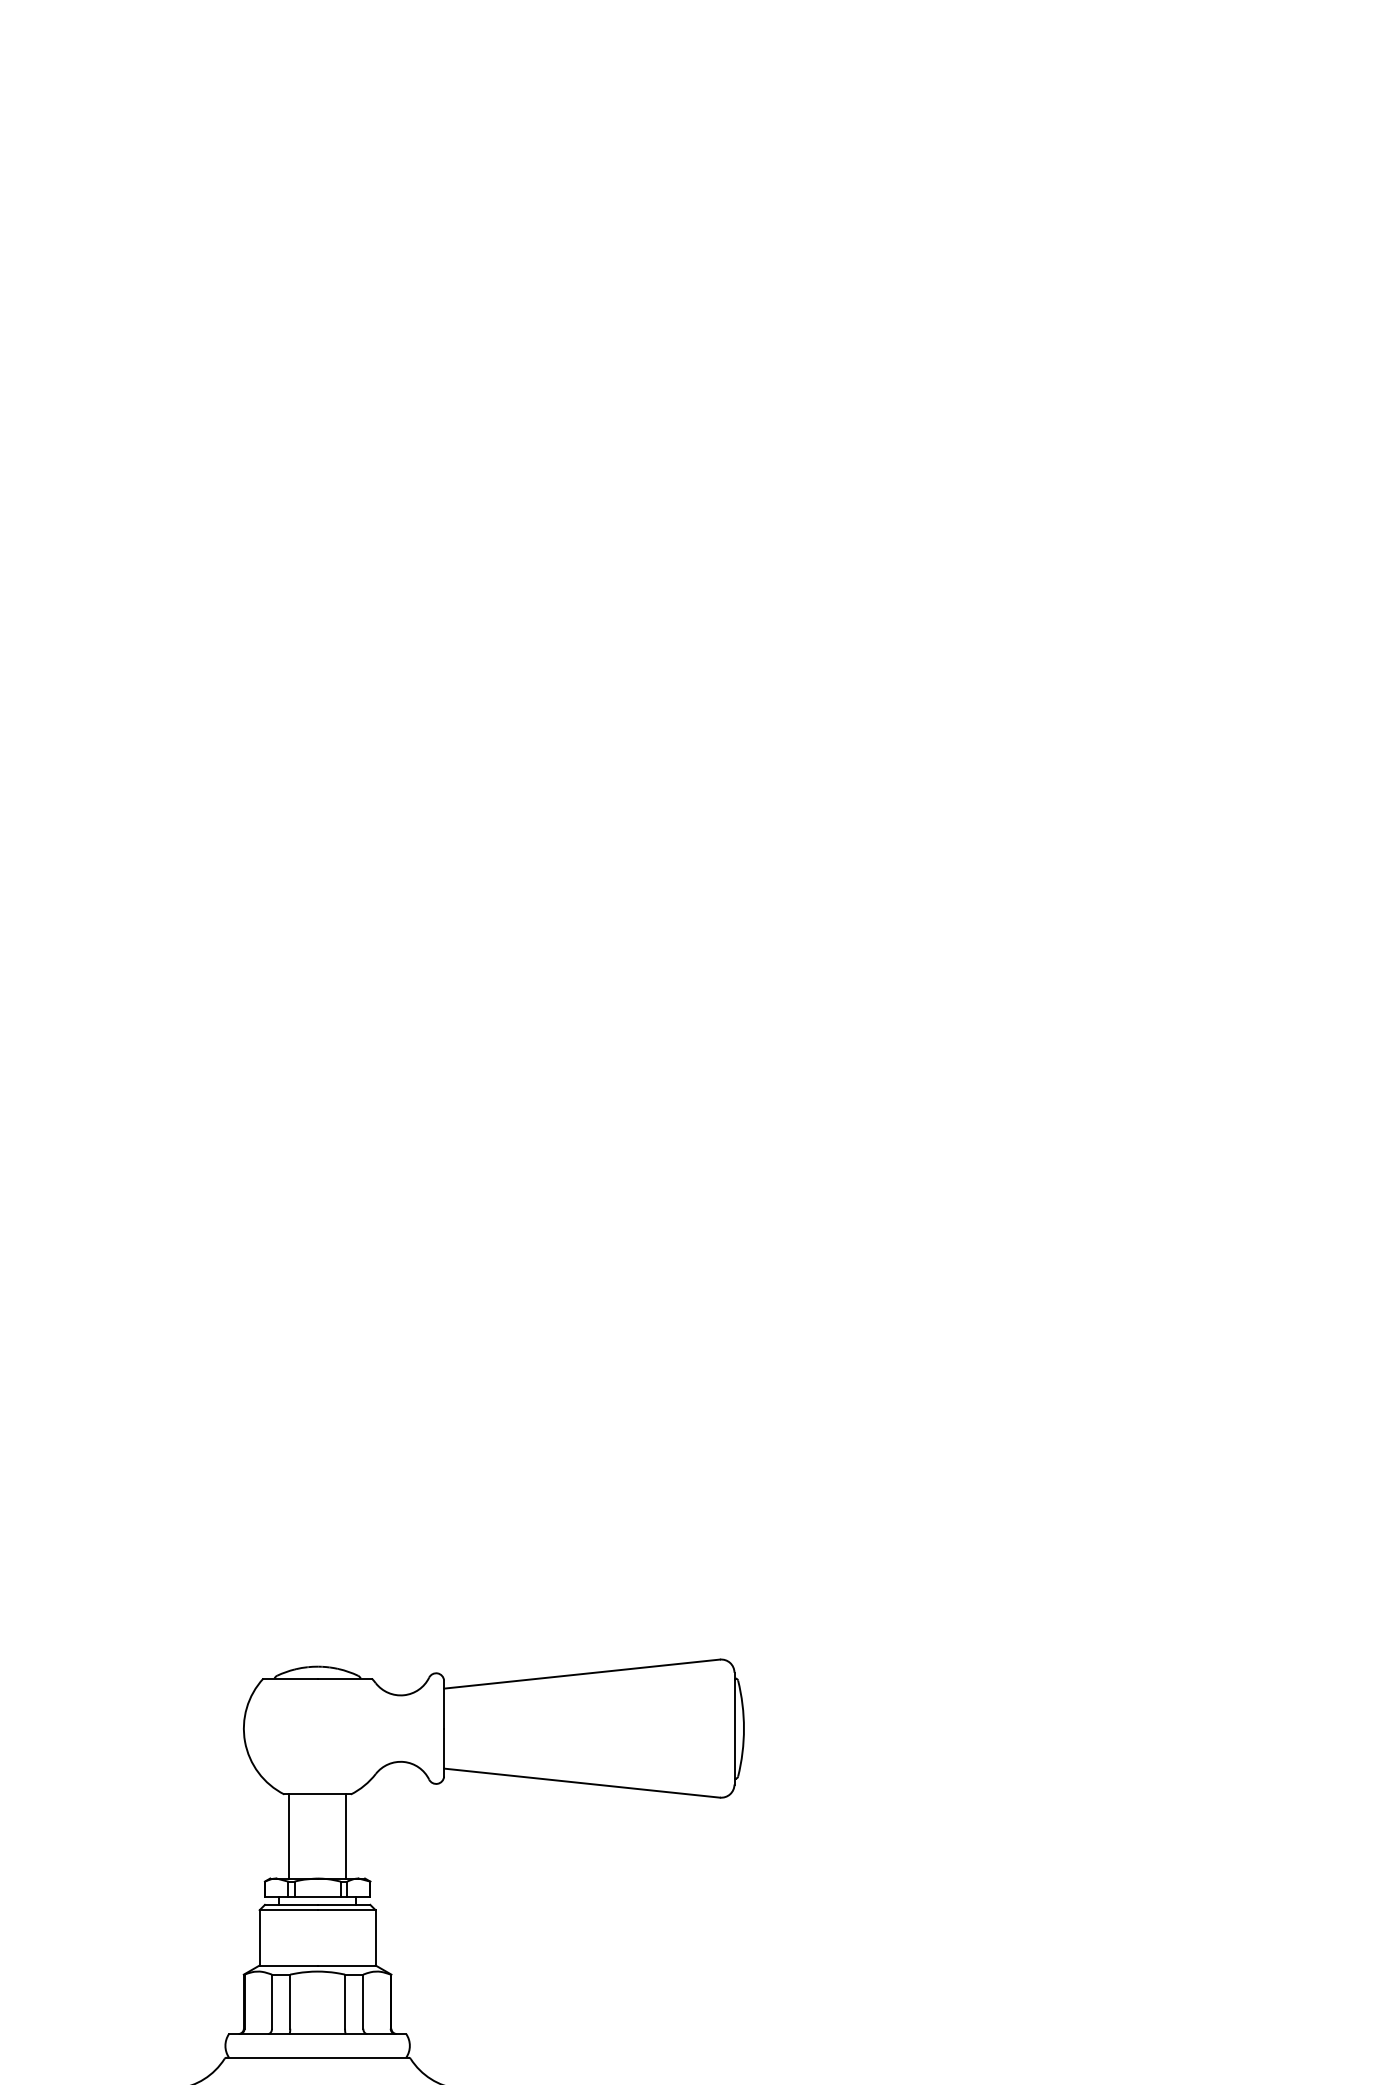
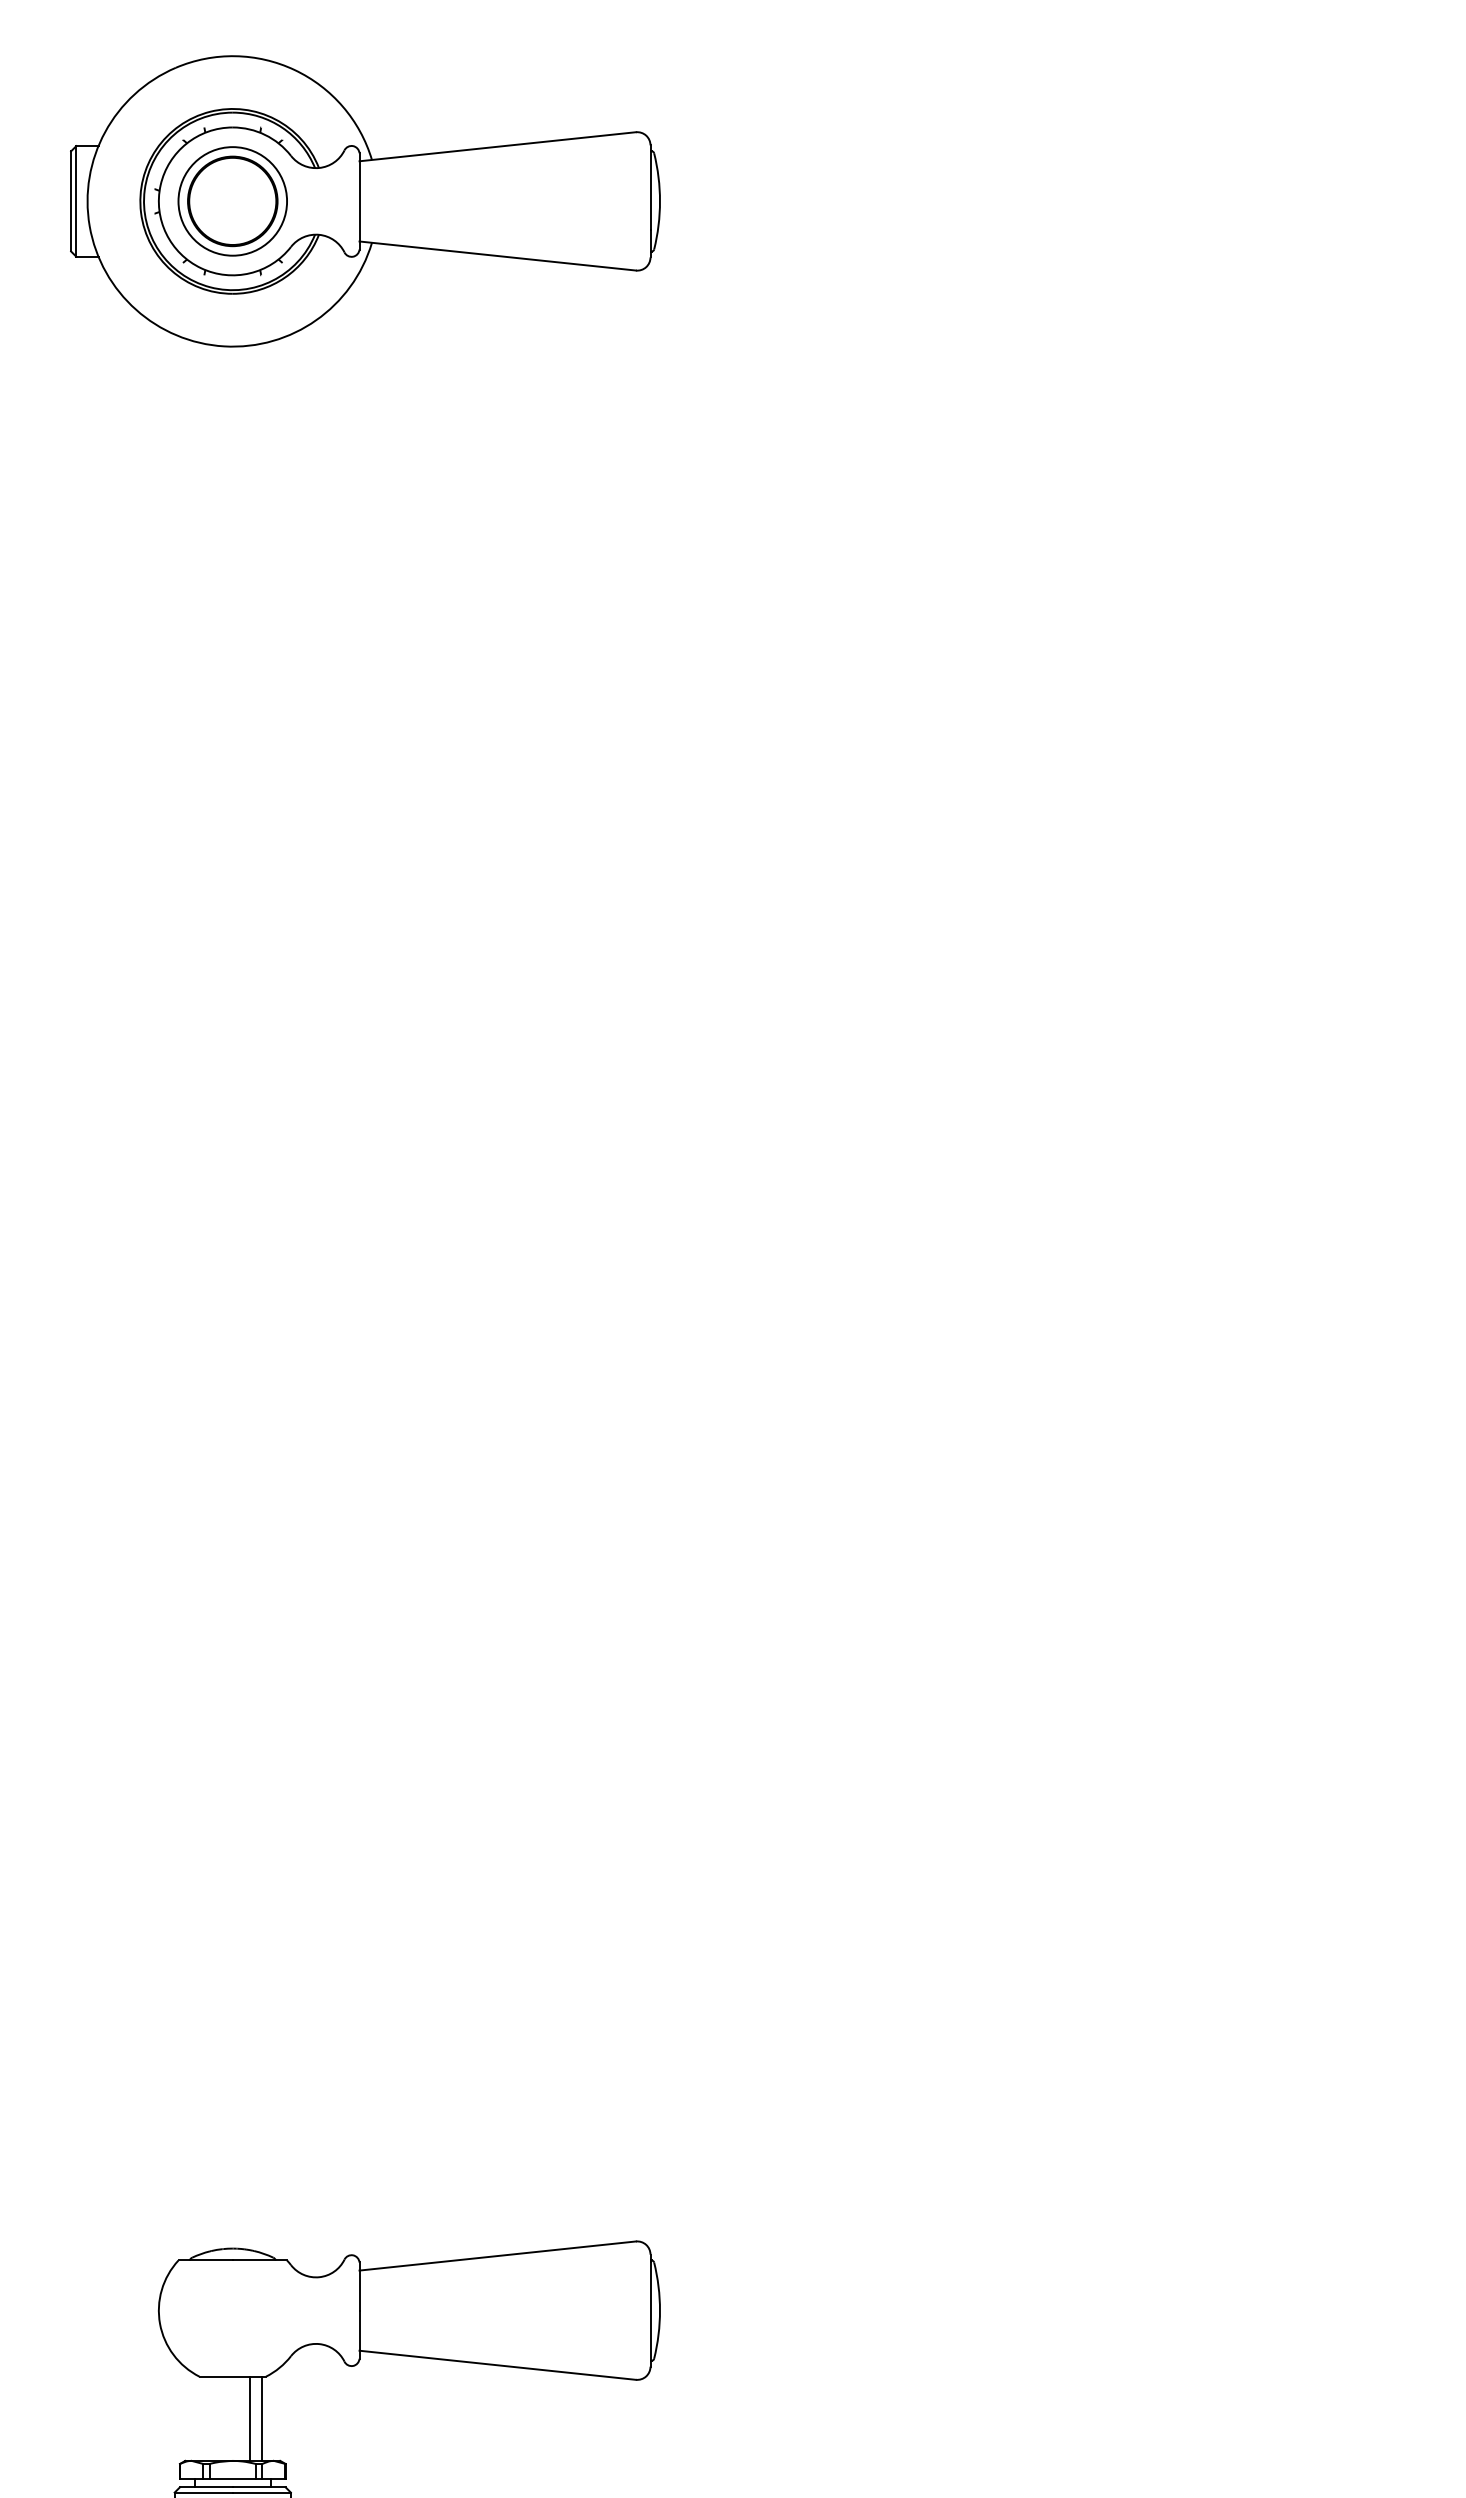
line: (289, 1836) -> (250, 2418), moved

